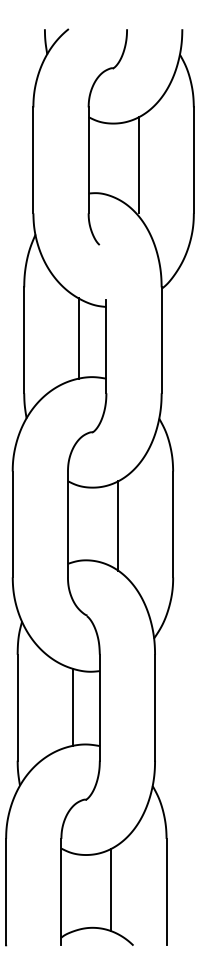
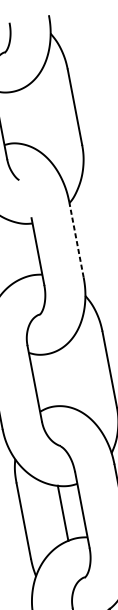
line: (138, 165) -> (36, 118), removed
line: (79, 338) -> (17, 249), removed
line: (161, 340) -> (76, 239), solid -> dashed
line: (117, 525) -> (70, 377), removed

